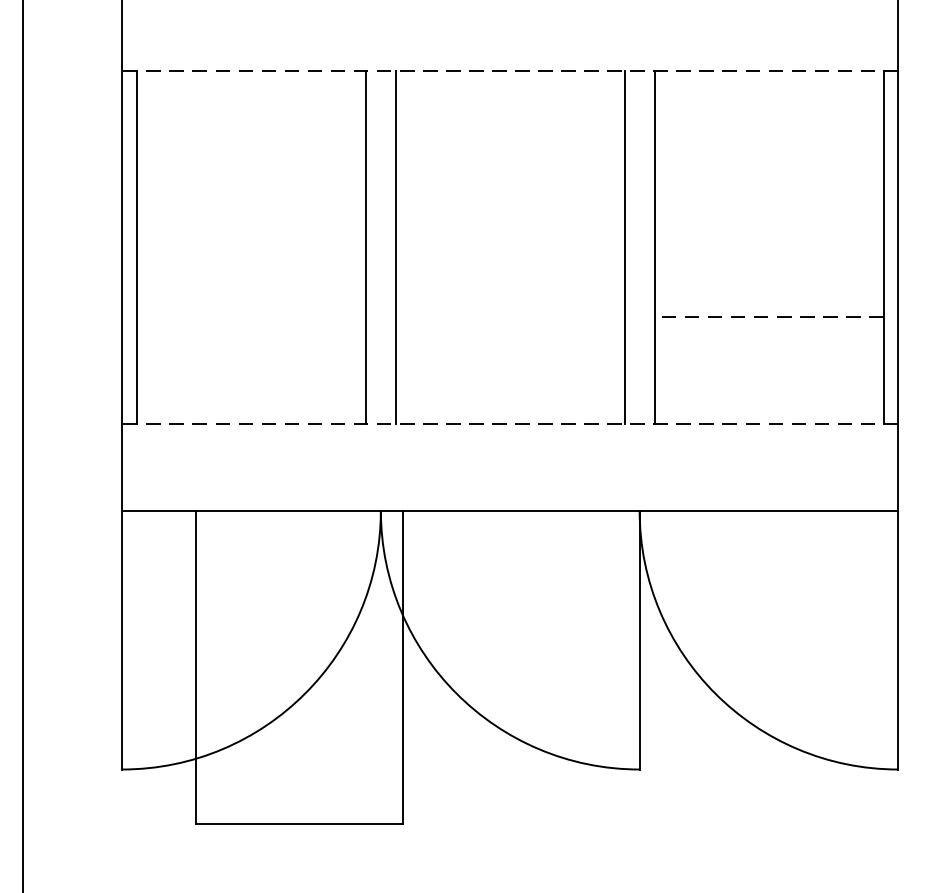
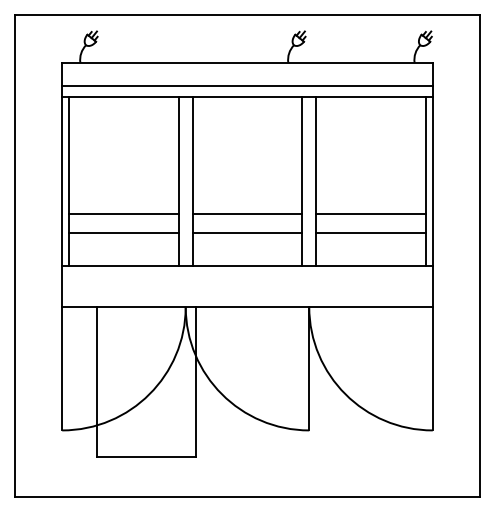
line: (510, 49) -> (247, 86), added
line: (510, 72) -> (247, 97), dashed -> solid
line: (250, 317) -> (123, 214), added
line: (510, 317) -> (247, 214), added
line: (770, 317) -> (371, 214), dashed -> solid
line: (250, 354) -> (123, 232), added
line: (510, 354) -> (247, 232), added
line: (767, 354) -> (370, 232), added
line: (510, 424) -> (247, 265), dashed -> solid

